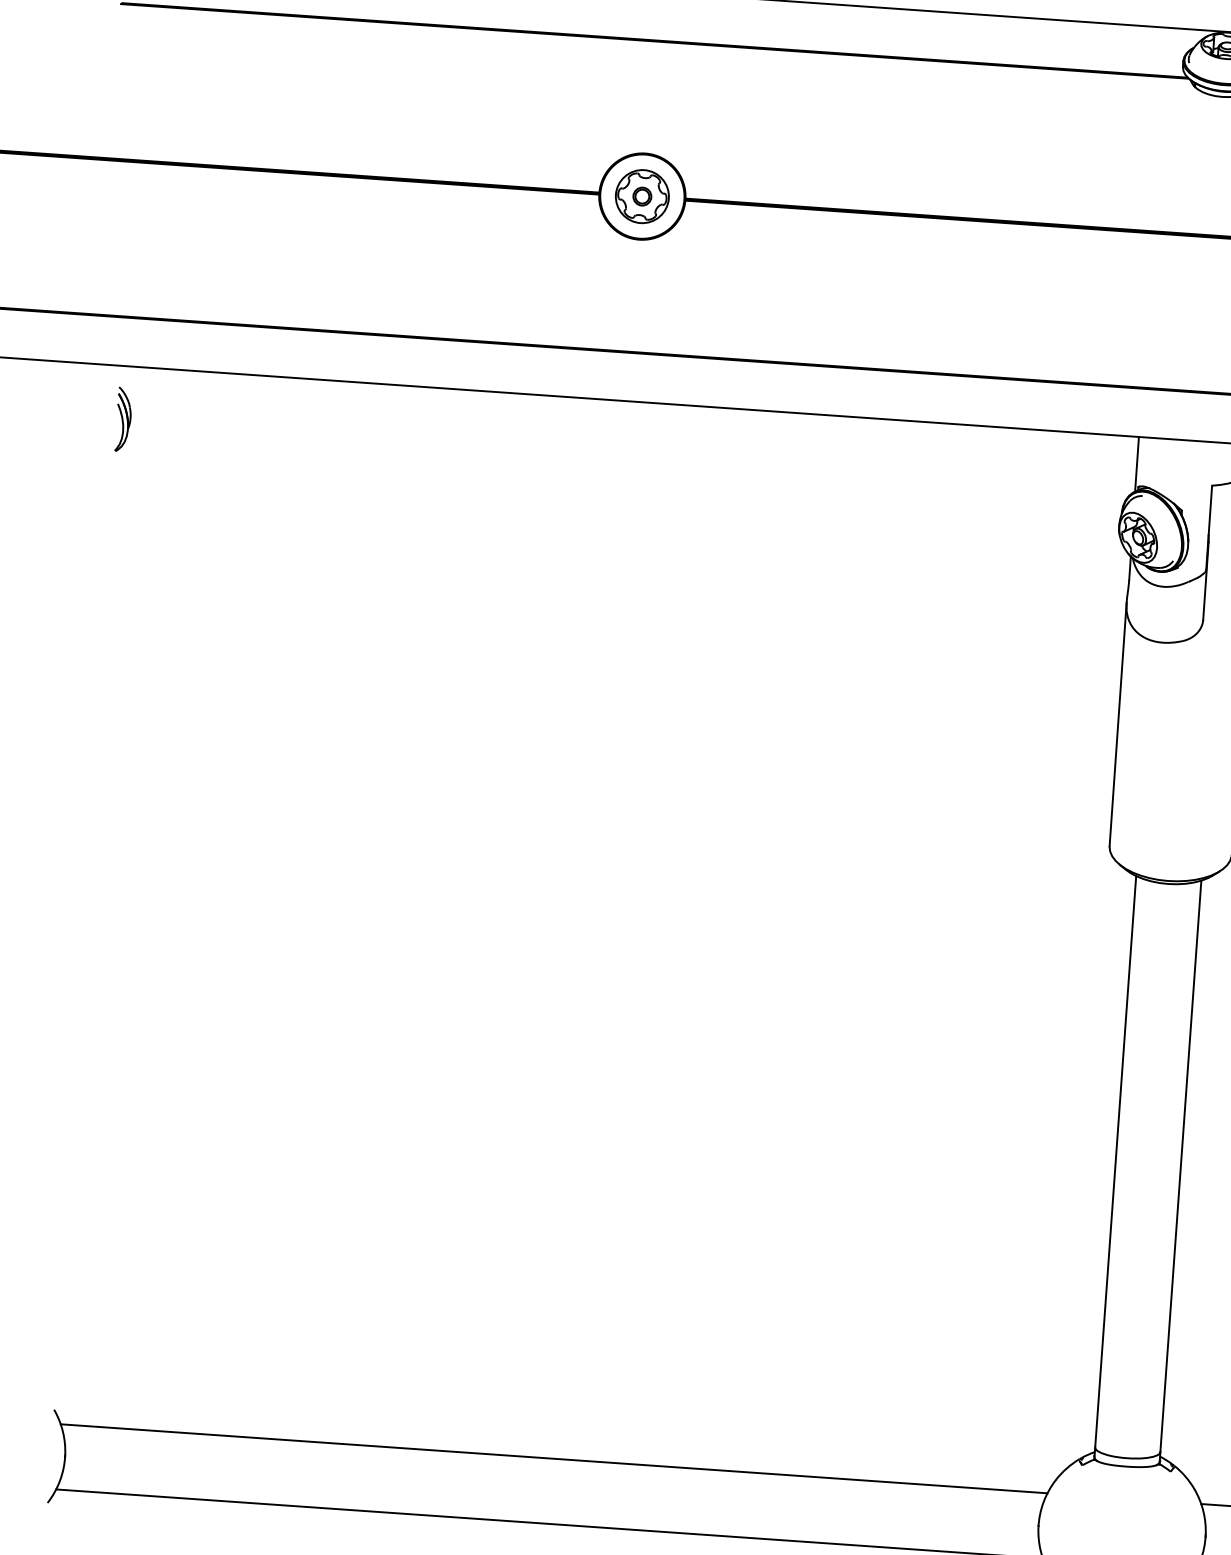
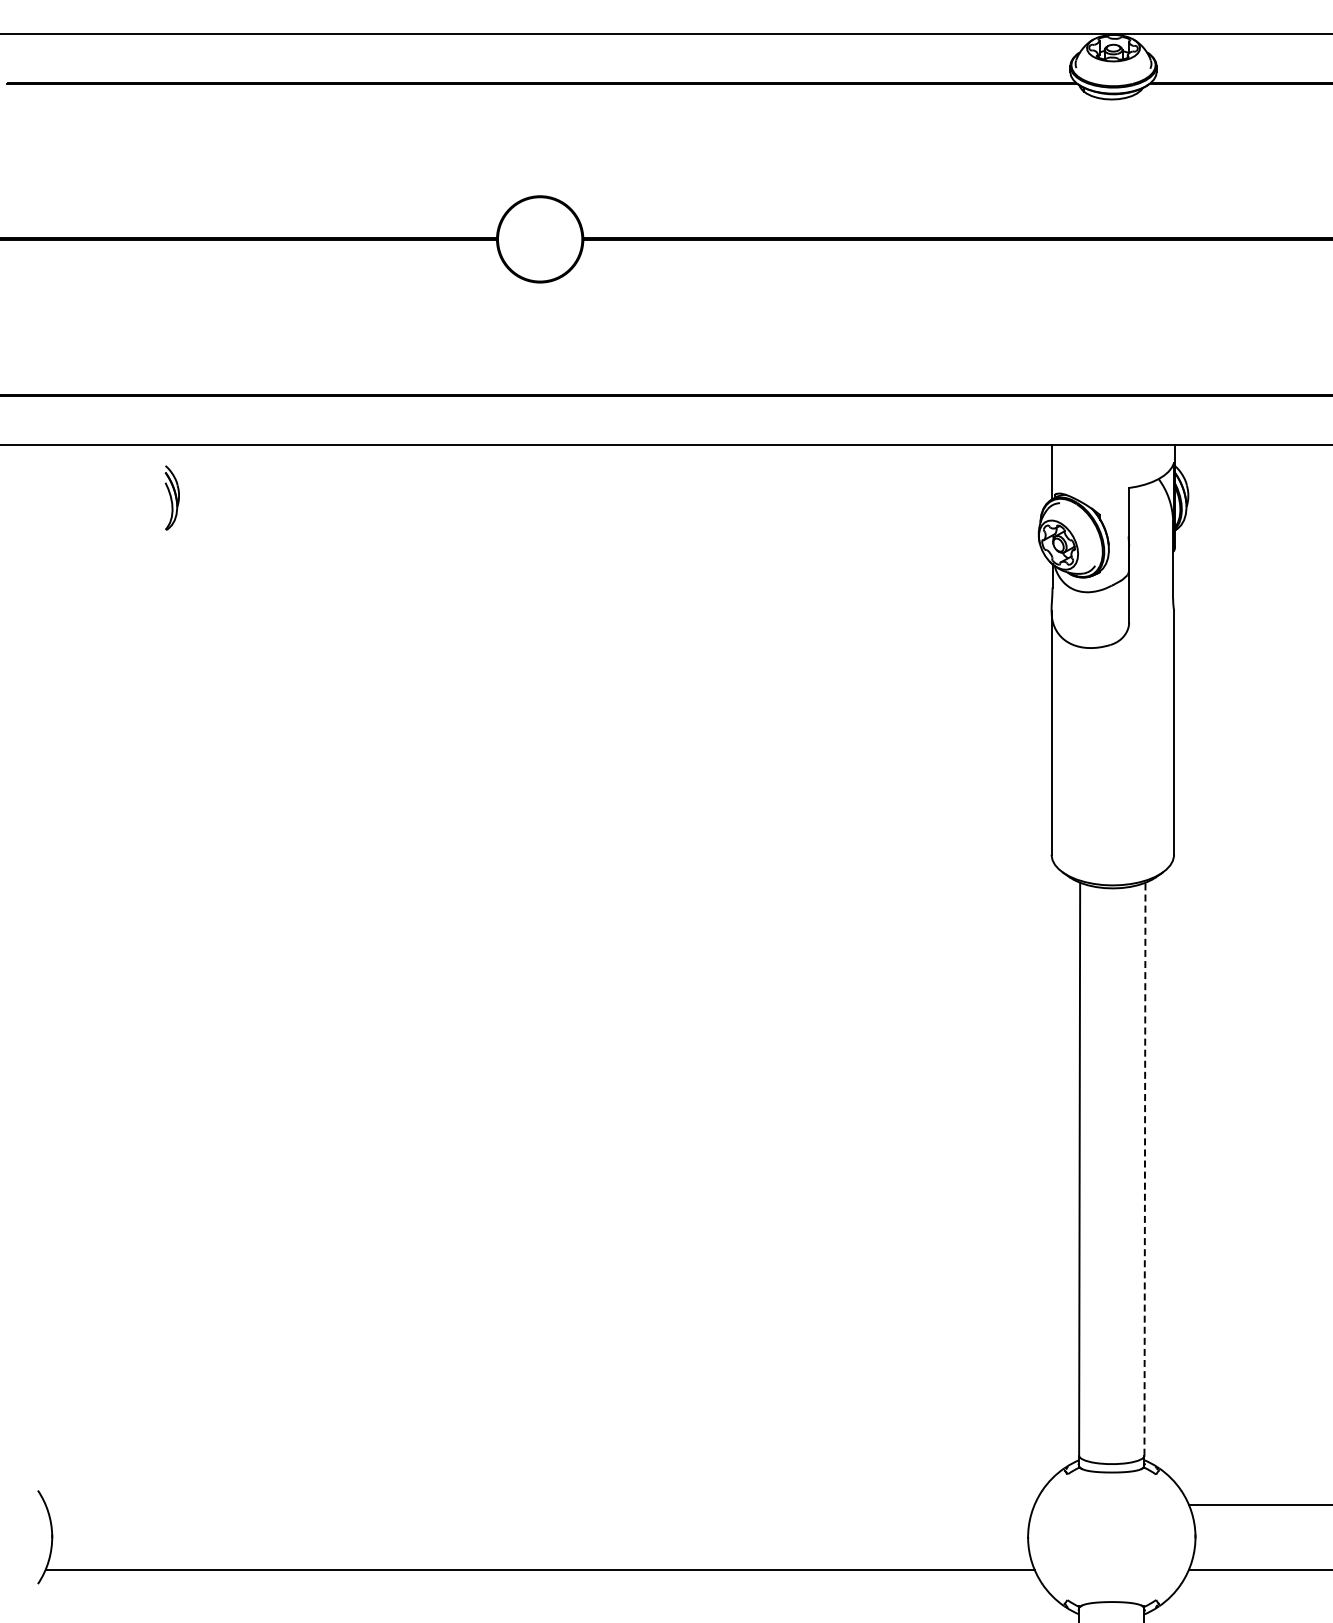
part: (641, 196) -> (539, 239), removed
part: (122, 419) -> (171, 497), moved
line: (1180, 1165) -> (1144, 1168), solid -> dashed
line: (553, 1458) -> (539, 1504), removed

